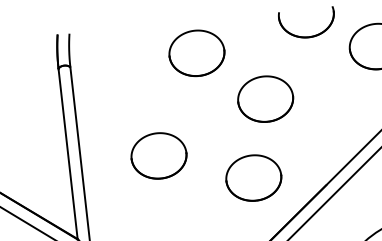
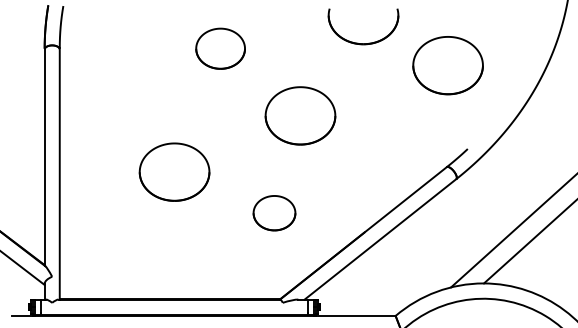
part: (196, 53) -> (220, 48), size x0.7
part: (158, 155) -> (174, 171), moved
part: (253, 177) -> (274, 212), size x0.6

